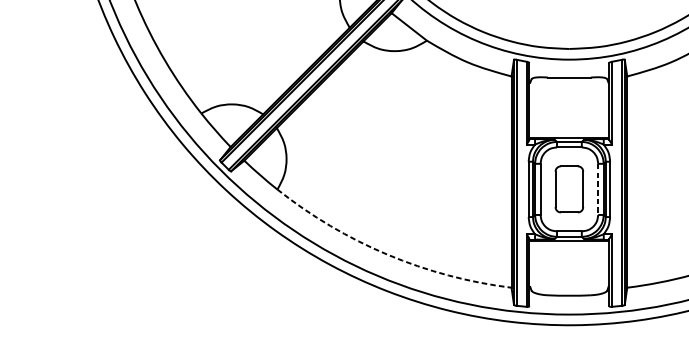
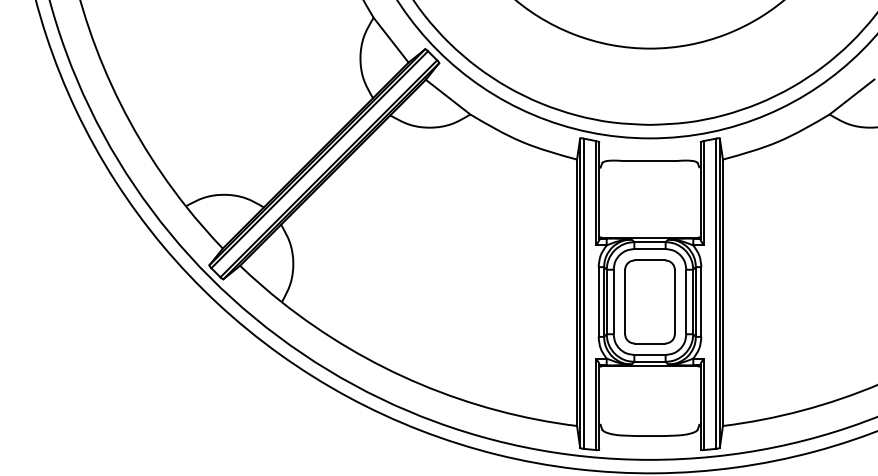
part: (569, 189) -> (649, 301), size x1.43
line: (598, 189) -> (686, 302), dashed -> solid
arc: (387, 254) -> (420, 384), dashed -> solid

